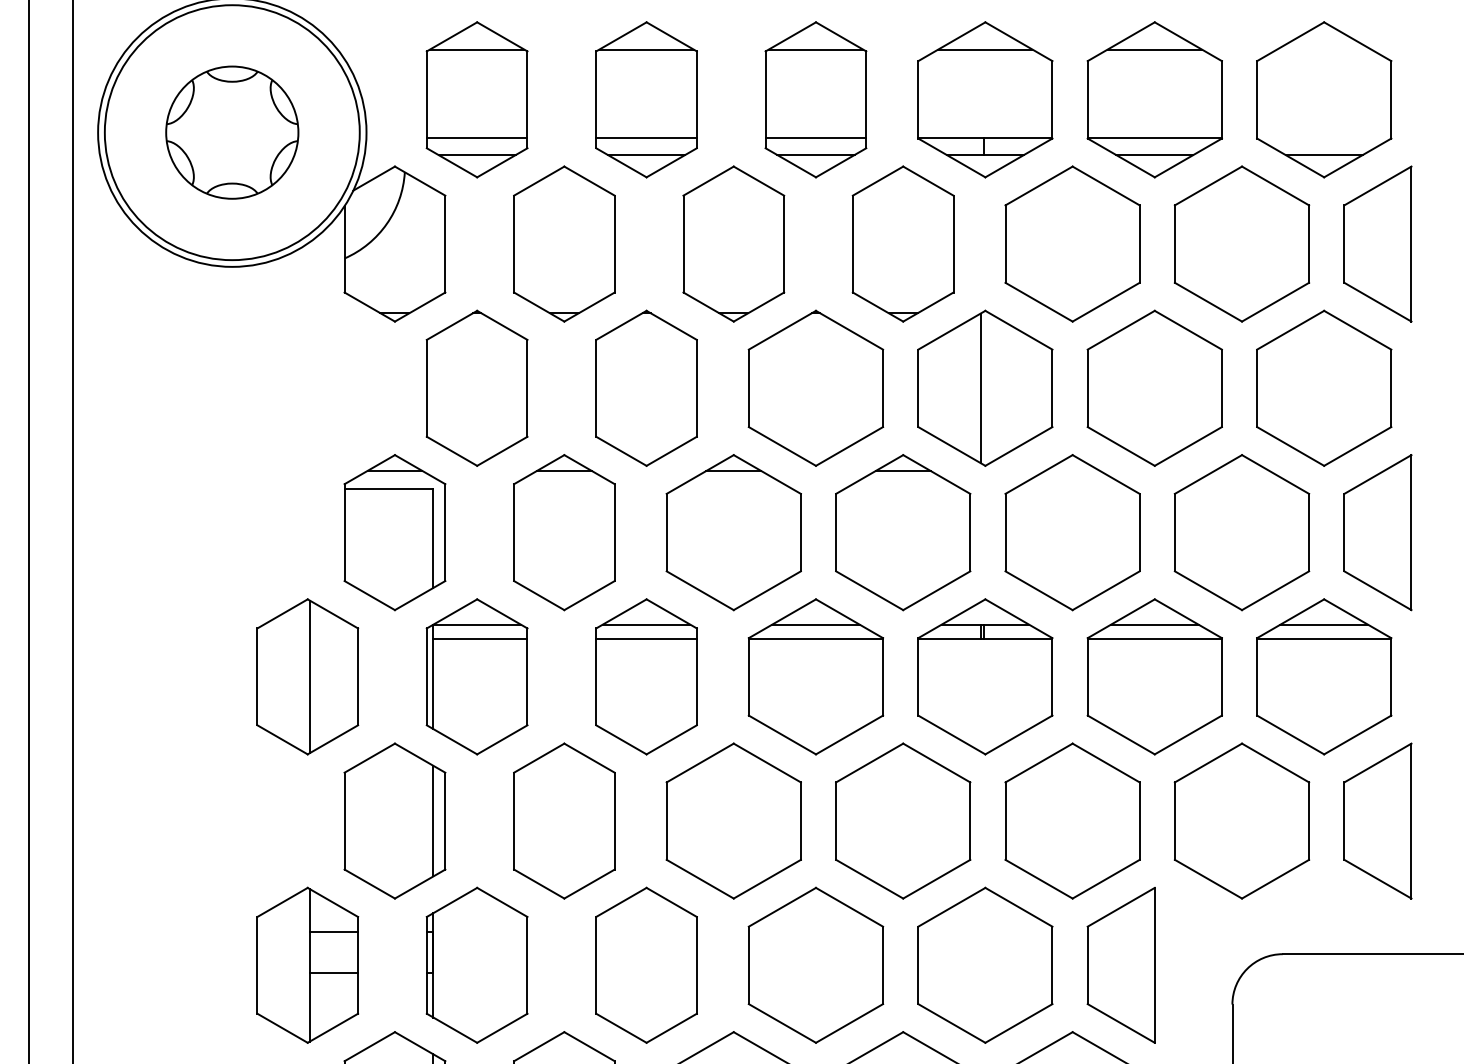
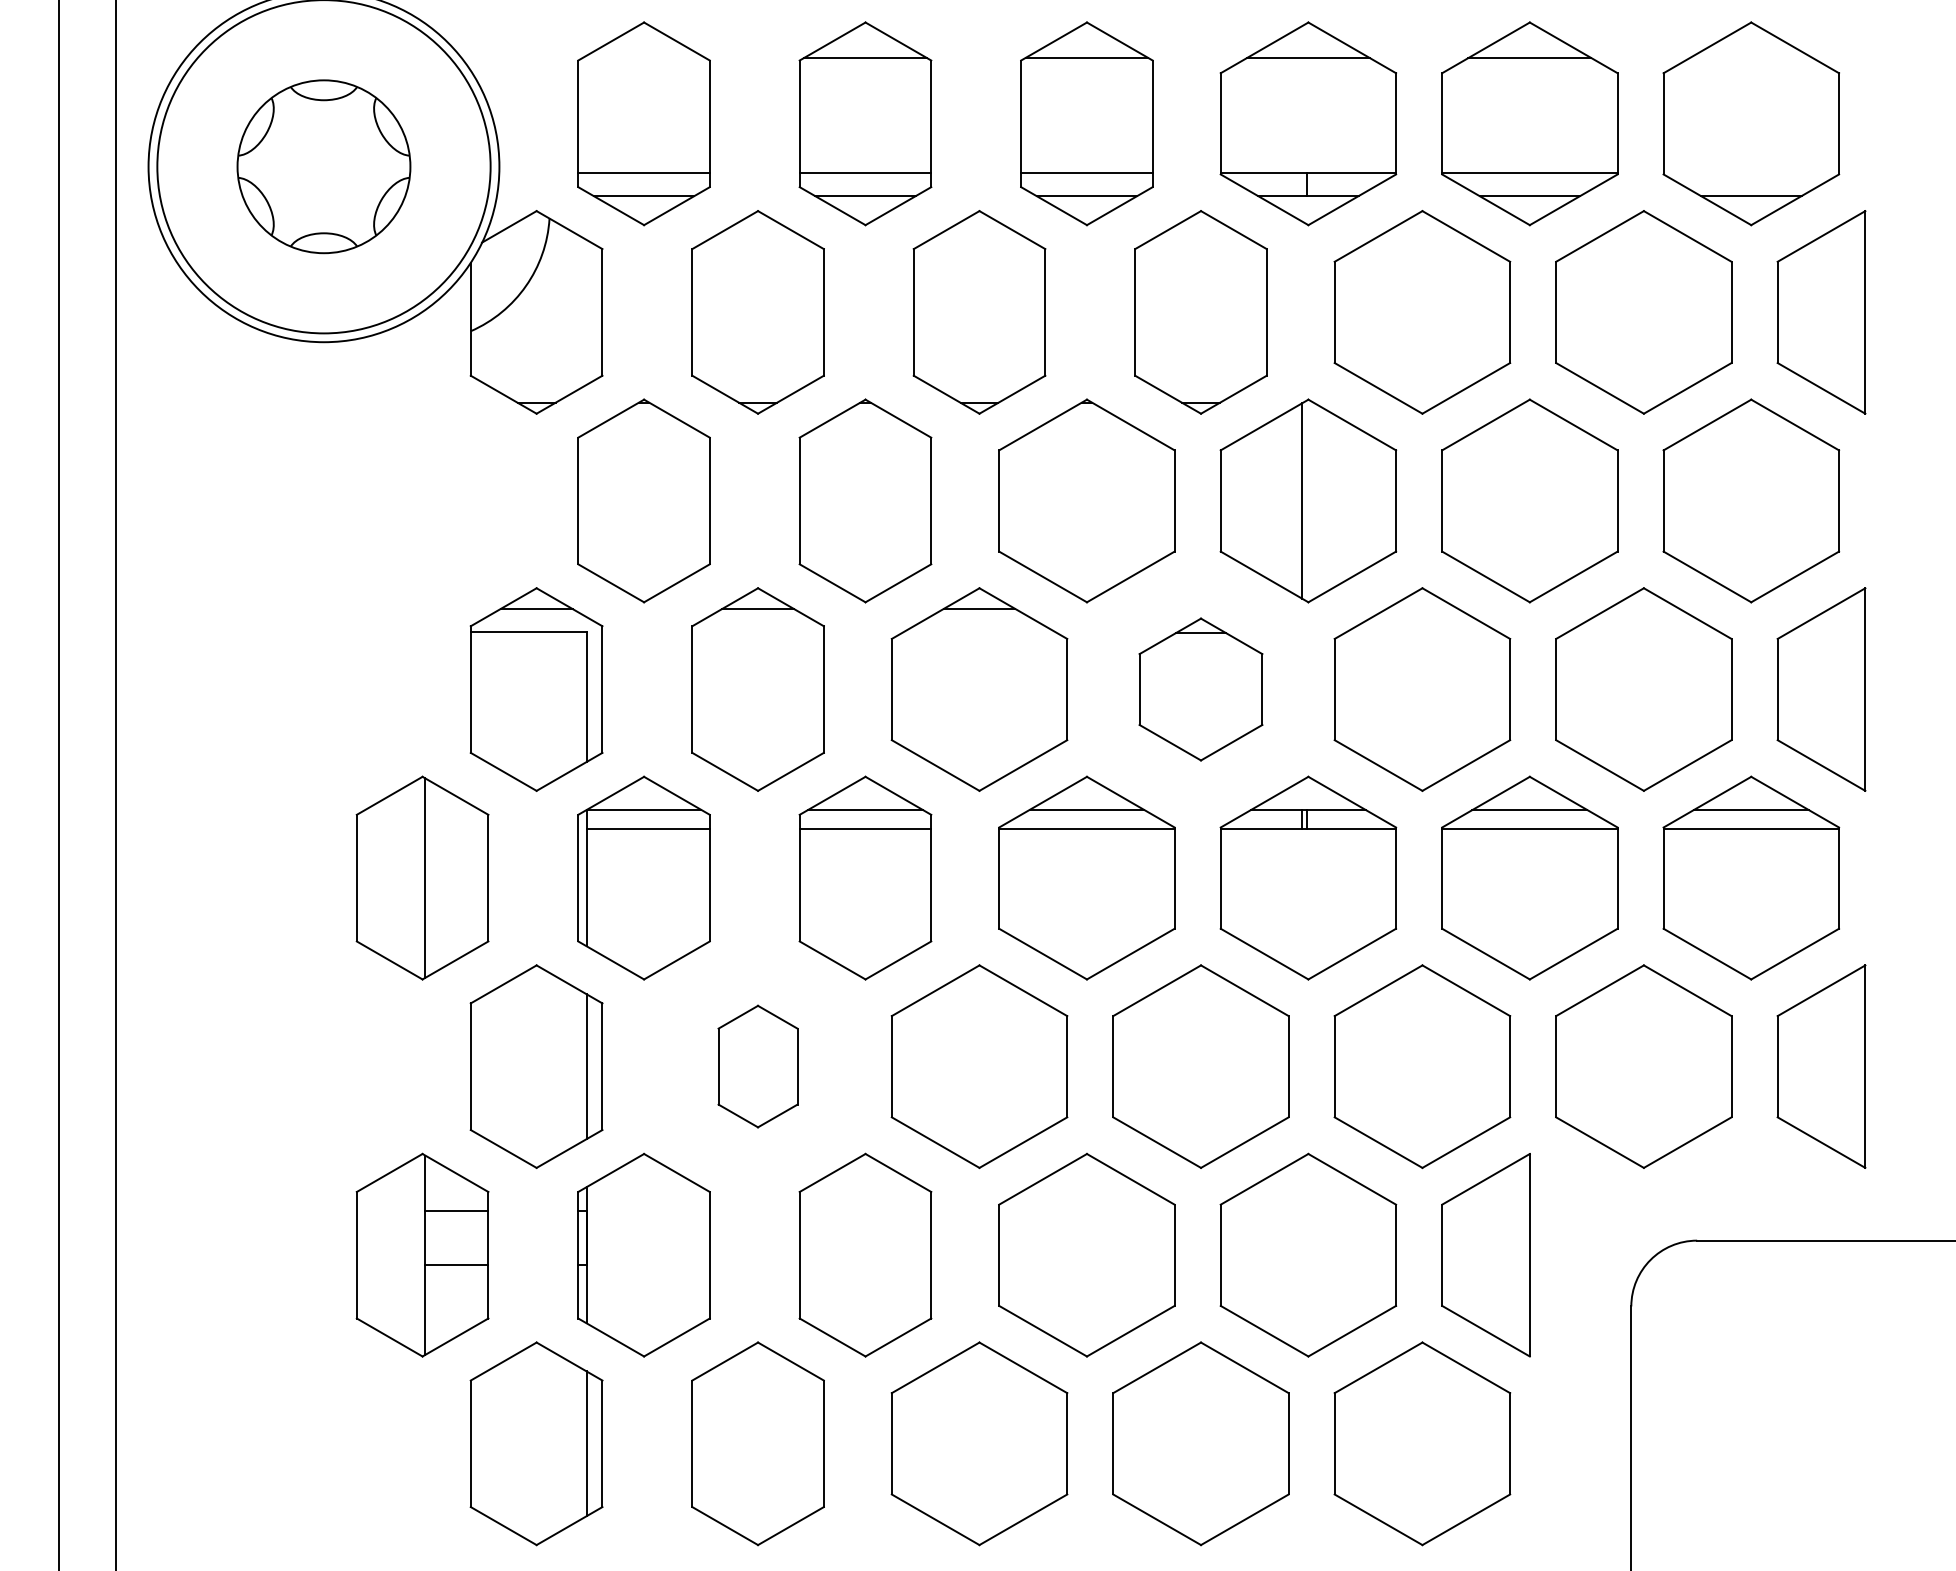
line: (476, 49) -> (643, 58), removed
part: (902, 532) -> (1200, 689), size x0.7
part: (563, 820) -> (757, 1066), size x0.6

